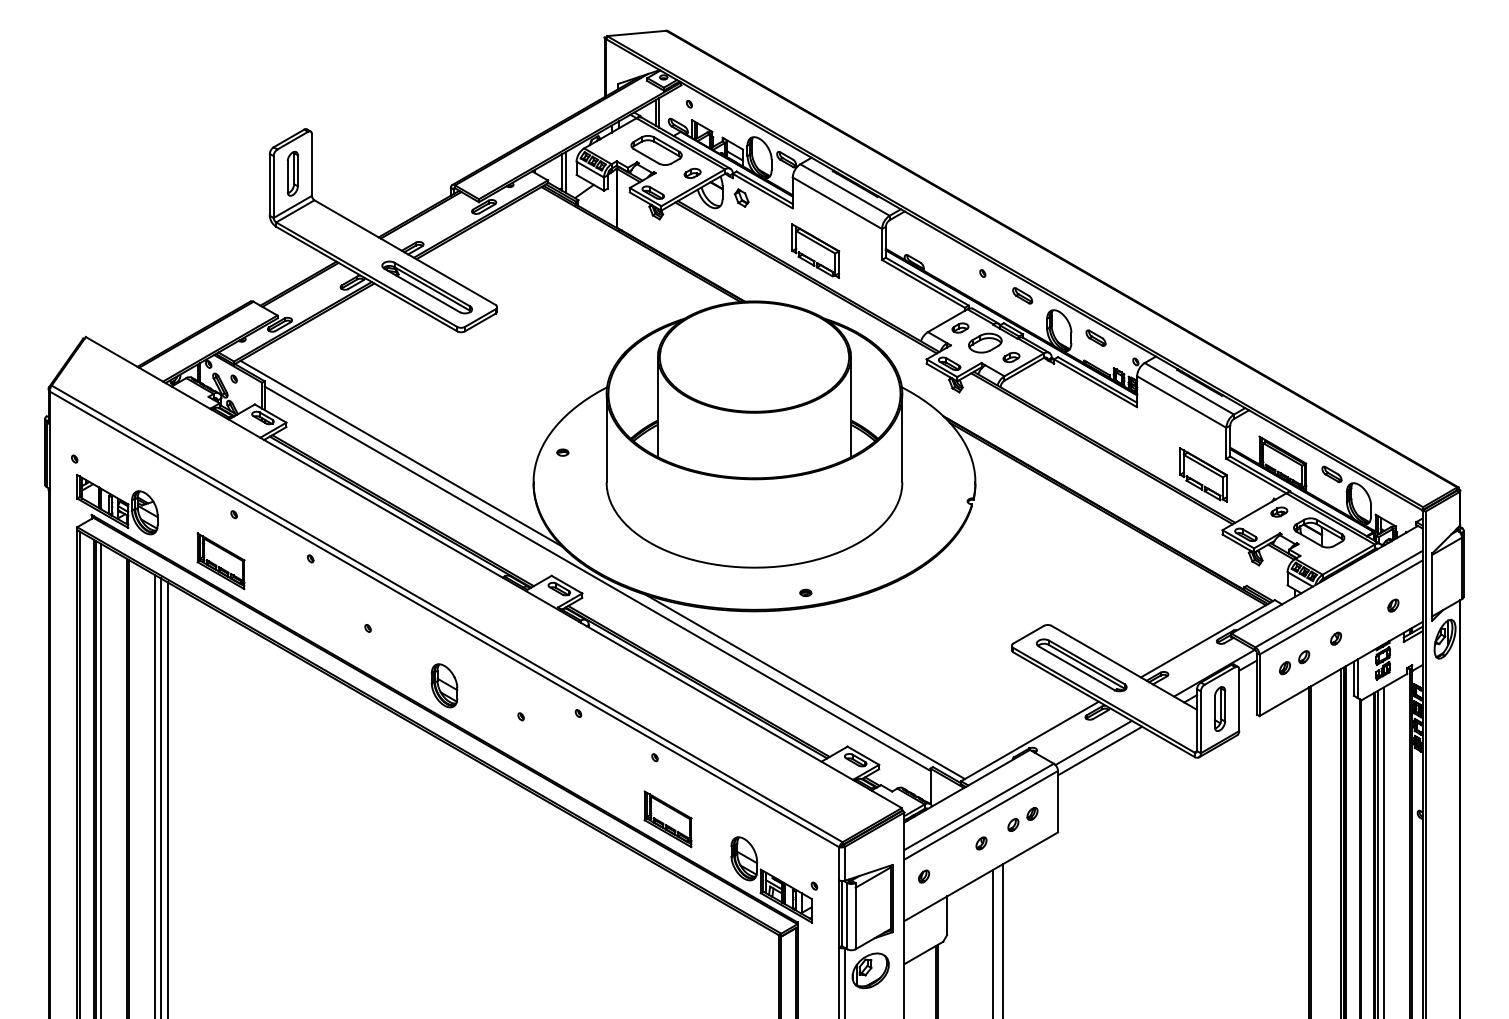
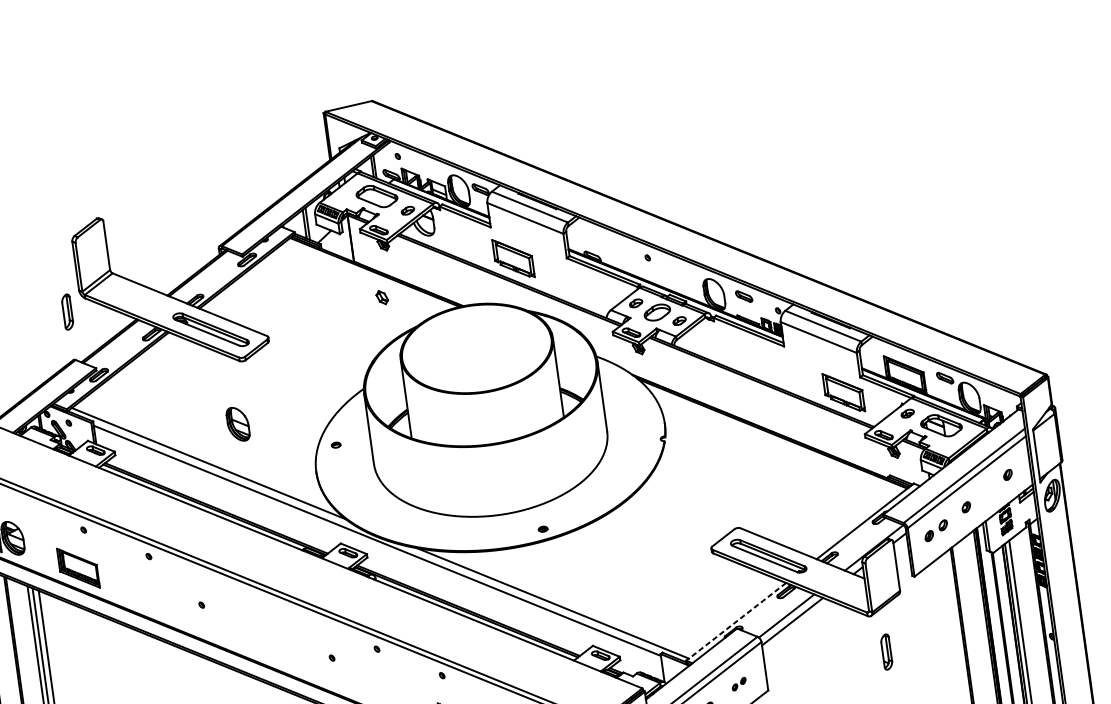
part: (292, 173) -> (67, 311), moved
part: (741, 197) -> (382, 297), moved
part: (1022, 295) -> (681, 270), removed
part: (444, 685) -> (238, 424), moved
part: (1219, 708) -> (886, 651), moved
line: (1029, 741) -> (735, 621), solid -> dashed
part: (1022, 819) -> (738, 684), size x0.6

